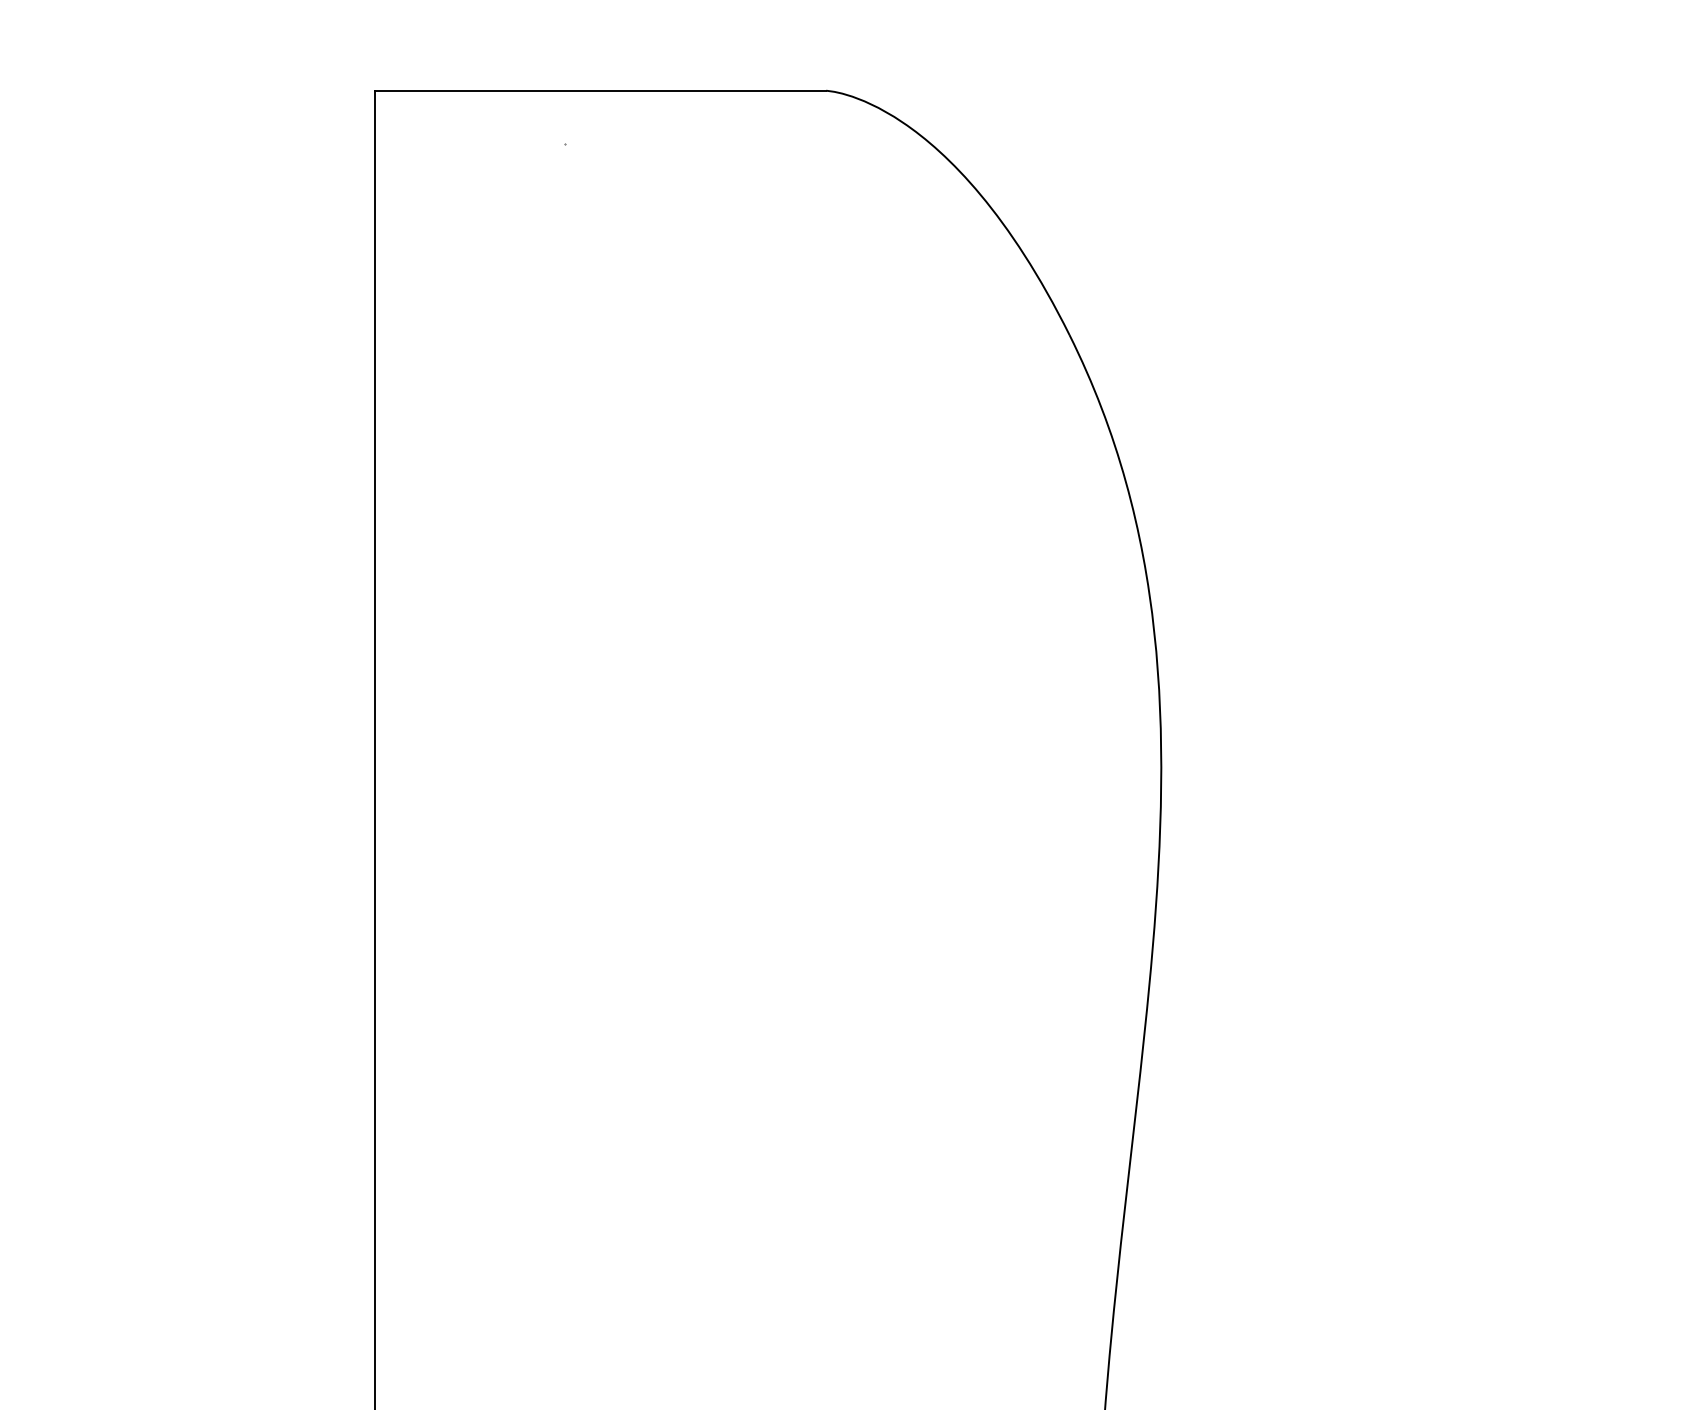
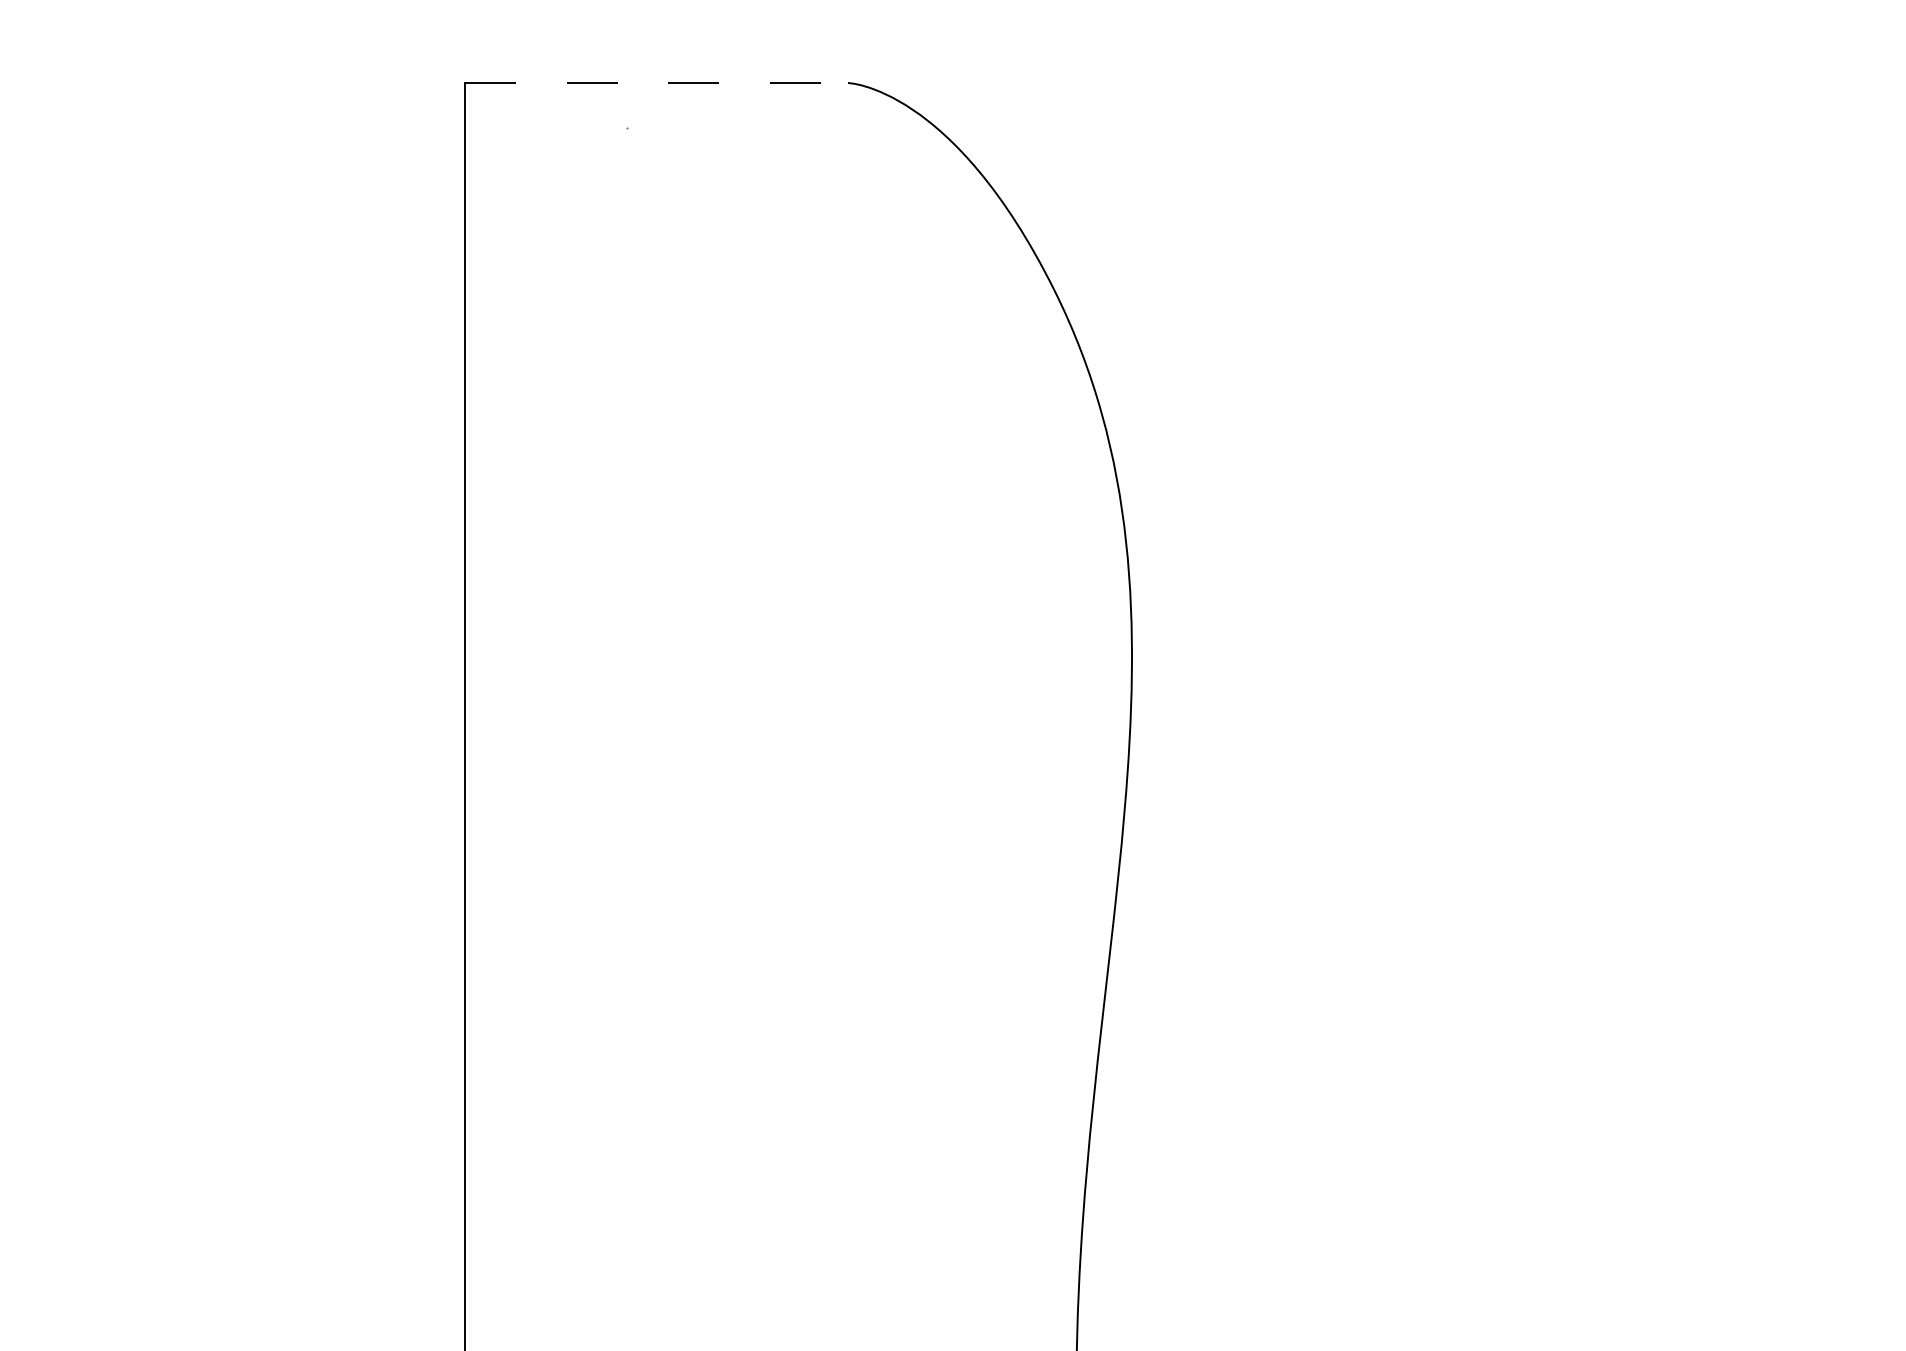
line: (601, 91) -> (657, 83), solid -> dashed

